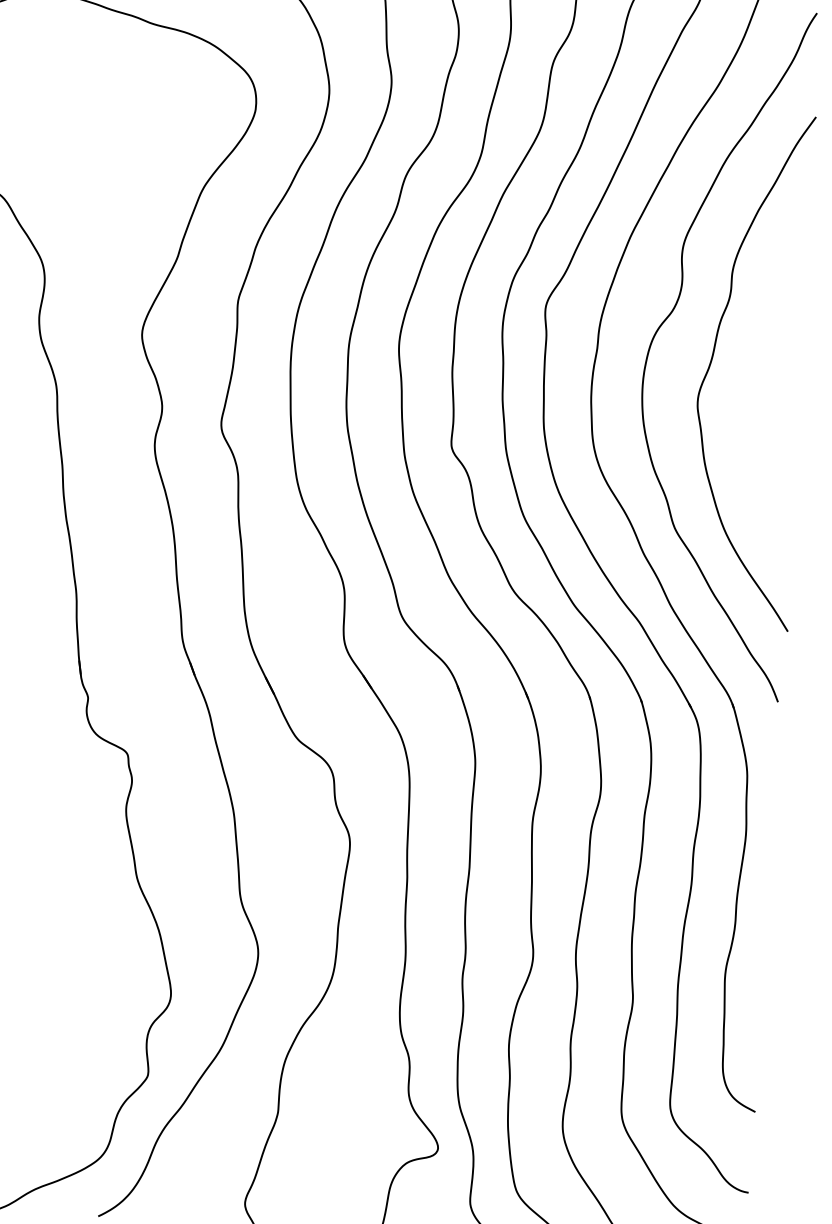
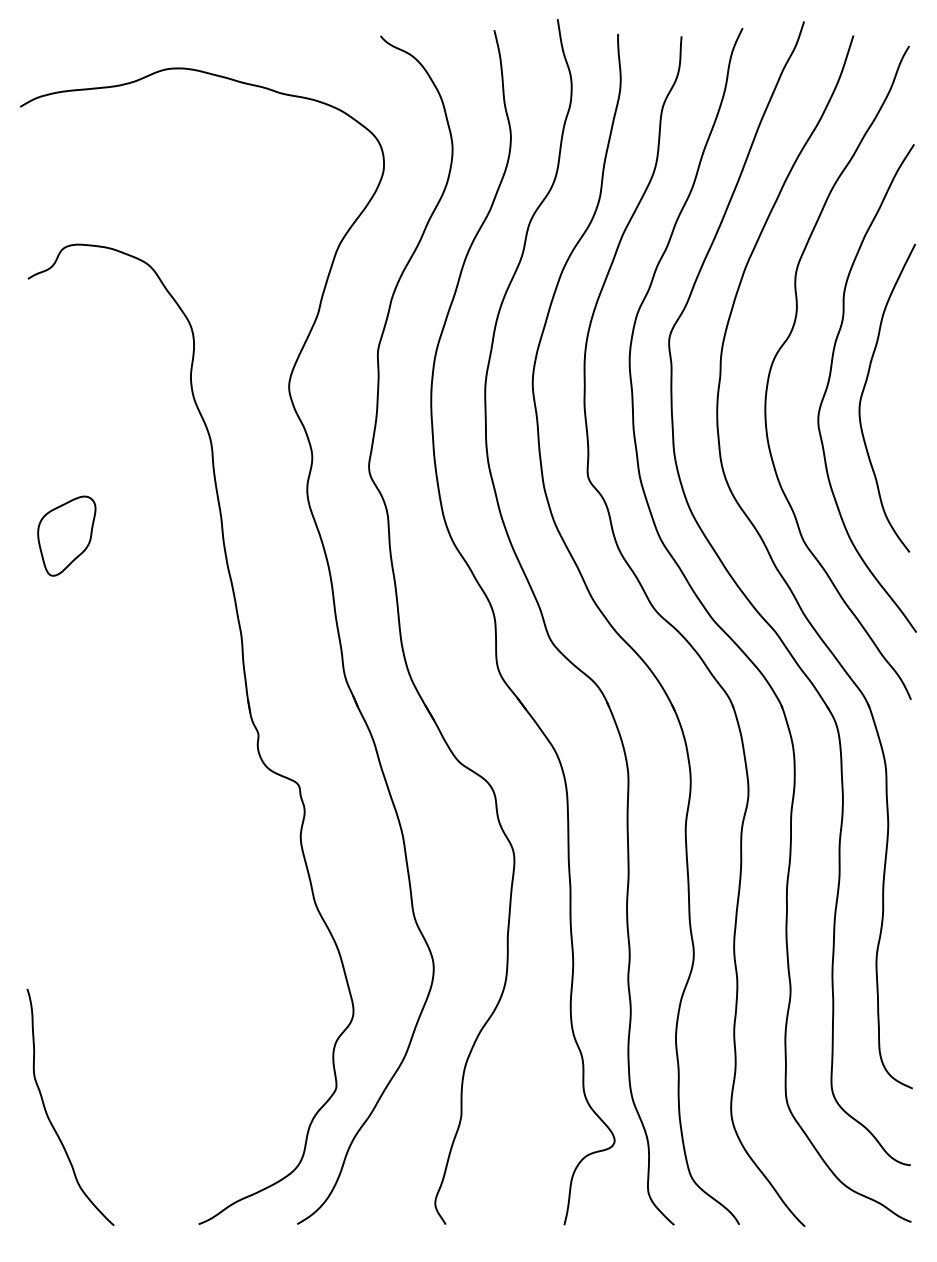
curve: (748, 373) -> (864, 390), added

